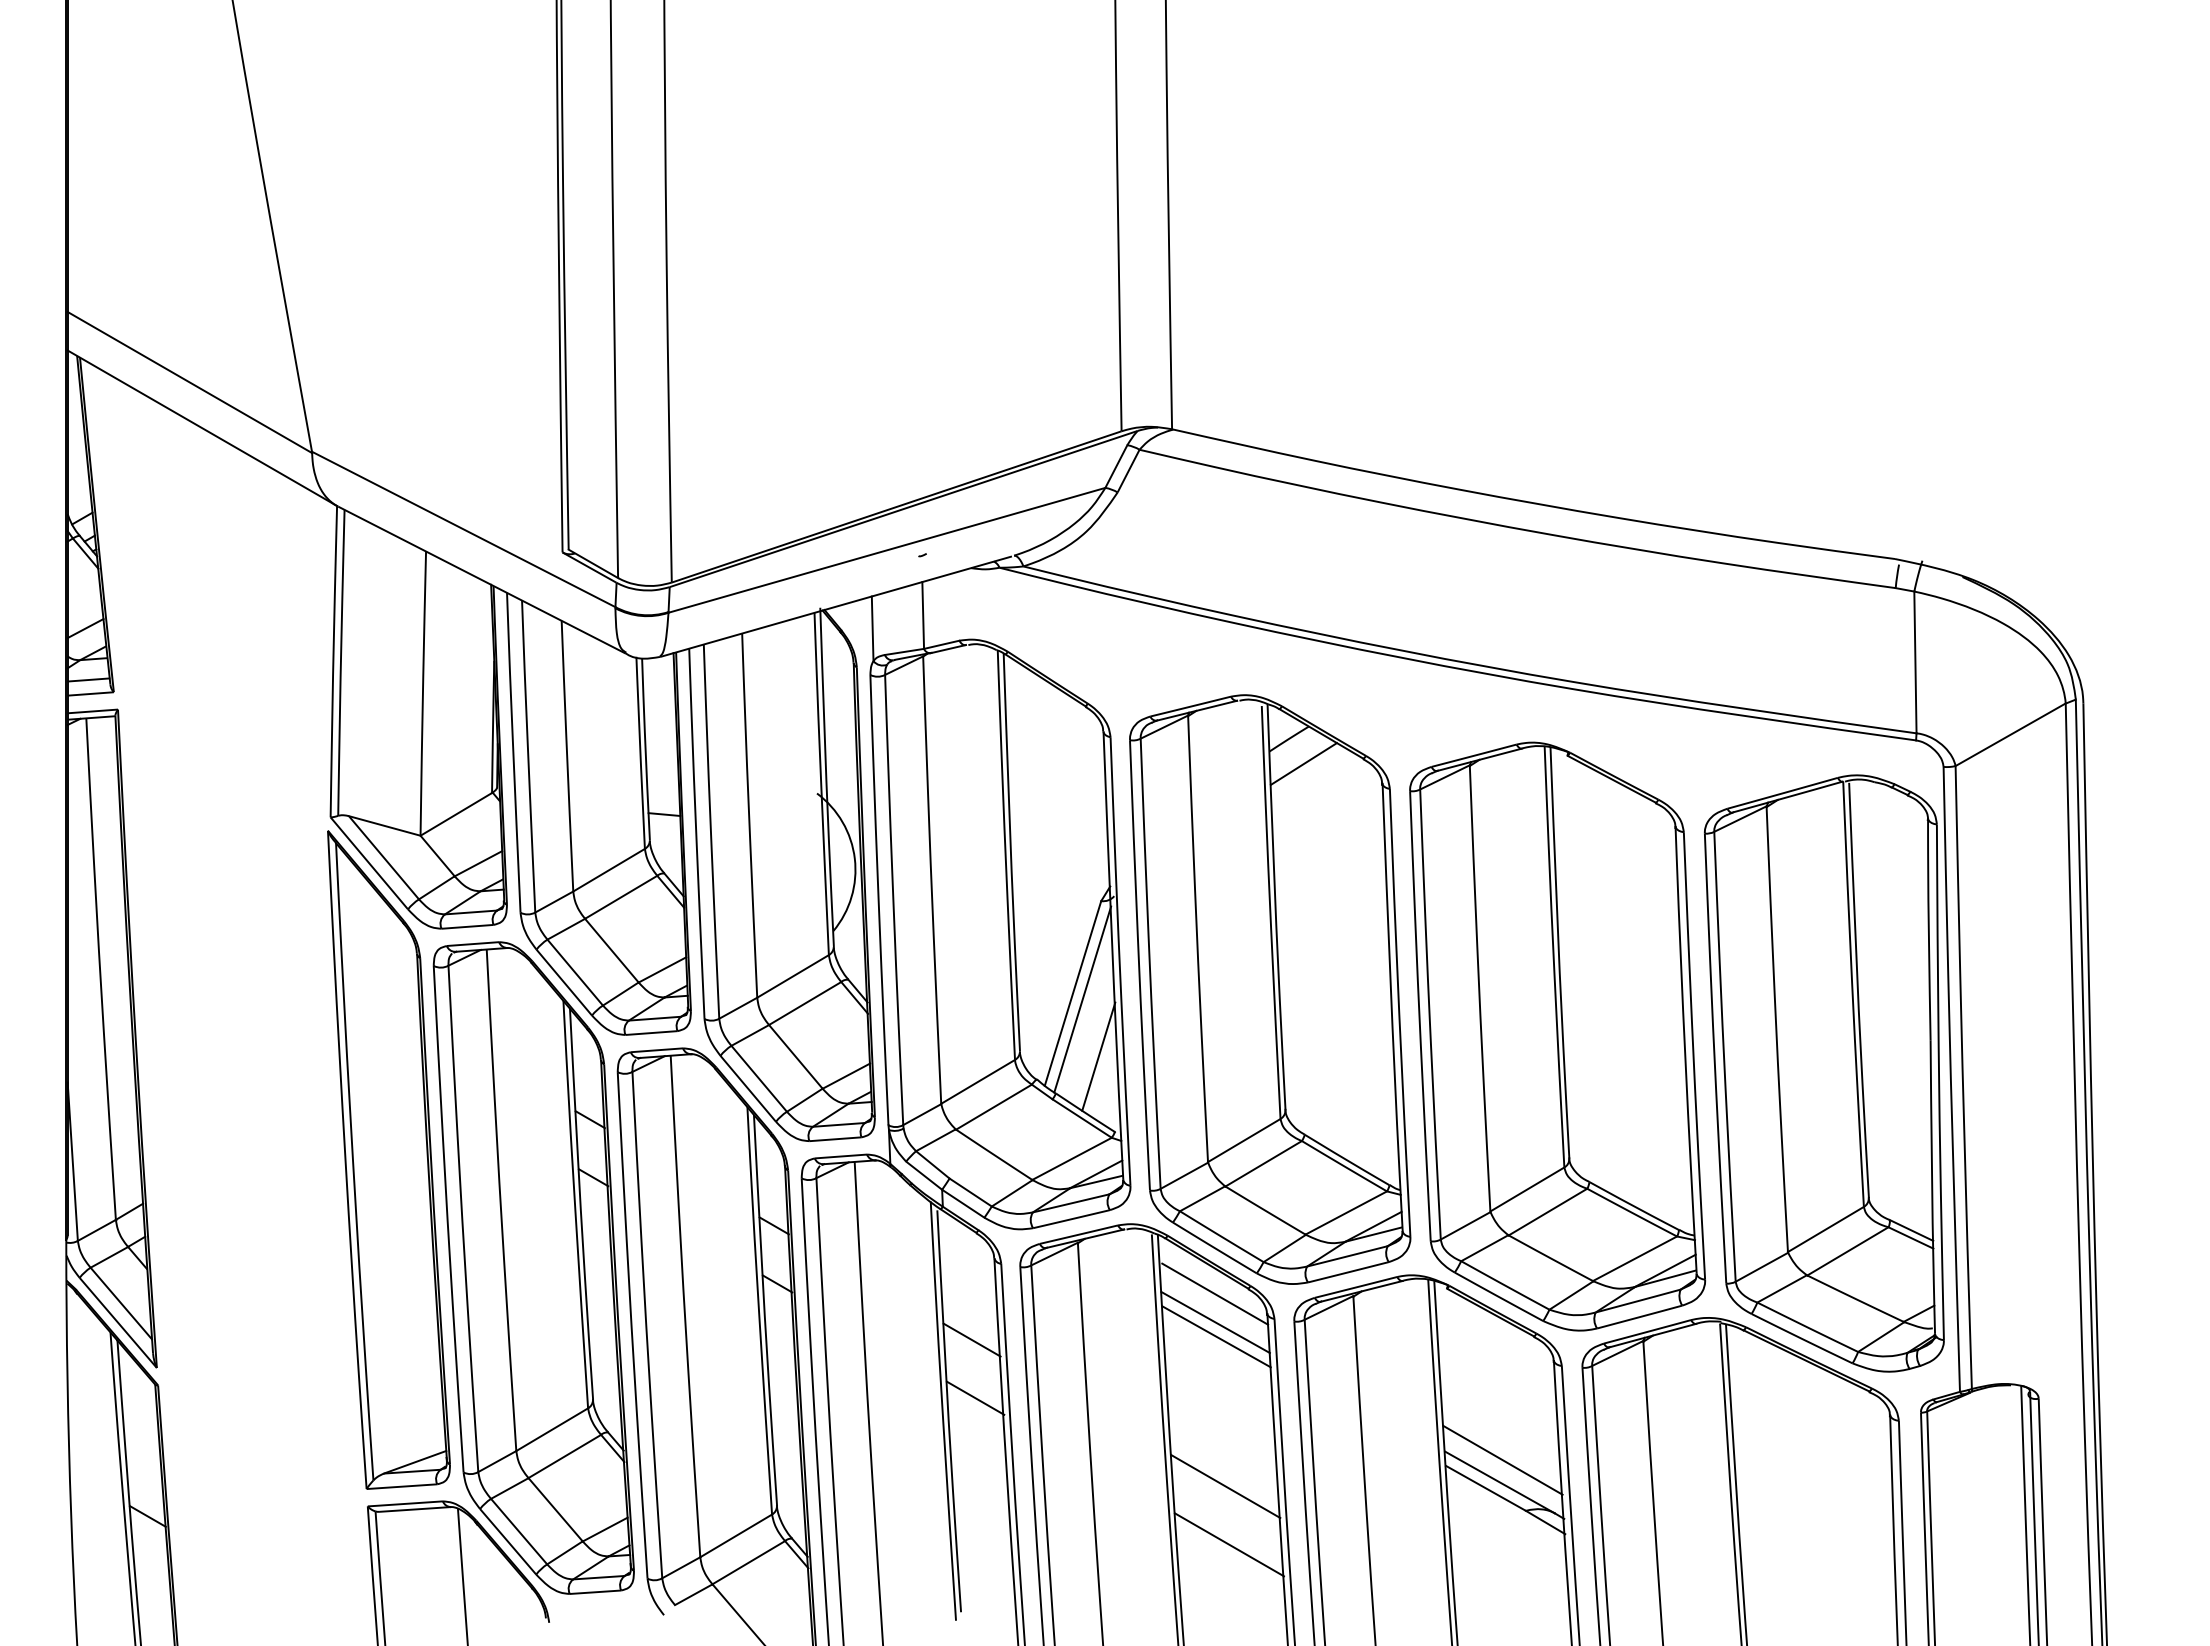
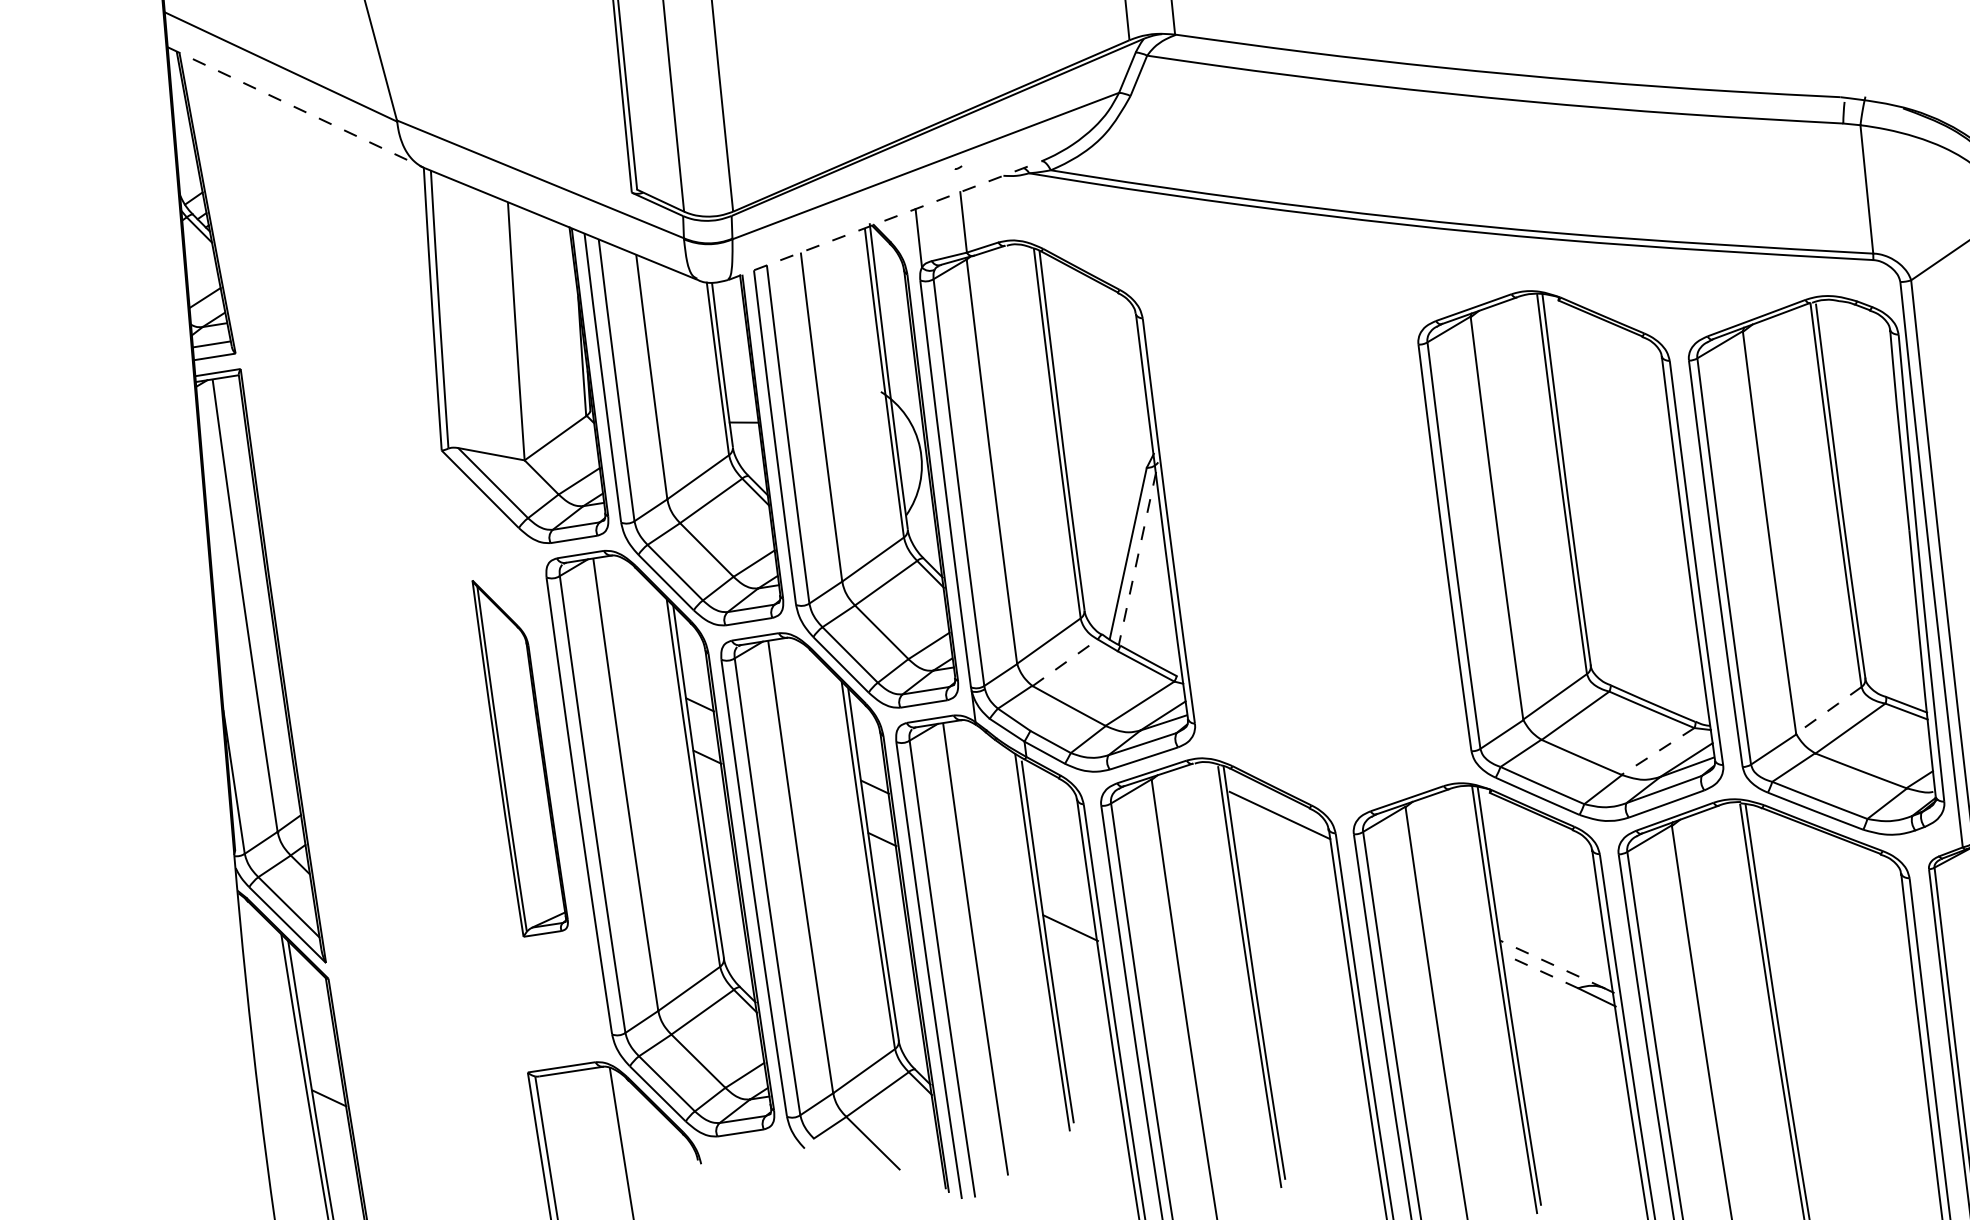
line: (202, 428) -> (295, 107), solid -> dashed
line: (835, 606) -> (883, 220), solid -> dashed
part: (1270, 989) -> (1306, 535), removed
line: (1082, 1000) -> (1137, 559), solid -> dashed
line: (1098, 1056) -> (1156, 608), removed
line: (994, 1106) -> (1065, 662), solid -> dashed
part: (388, 1159) -> (520, 756), size x0.6
line: (1826, 1229) -> (1829, 710), solid -> dashed
line: (1635, 1258) -> (1658, 751), solid -> dashed
line: (1215, 1322) -> (1282, 841), removed
line: (1216, 1336) -> (1284, 853), removed
line: (971, 1339) -> (1062, 875), removed
line: (1502, 1459) -> (1553, 943), removed
line: (1499, 1482) -> (1552, 964), solid -> dashed
line: (1225, 1486) -> (1304, 989), removed
line: (1485, 1488) -> (1539, 971), solid -> dashed
line: (1229, 1544) -> (1312, 1041), removed

